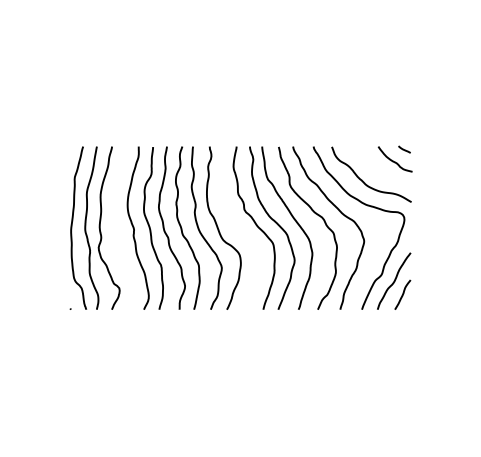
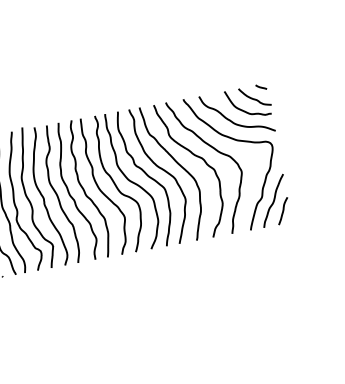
curve: (379, 171) -> (243, 109), added
curve: (238, 228) -> (132, 181), added
curve: (118, 229) -> (30, 201), added

